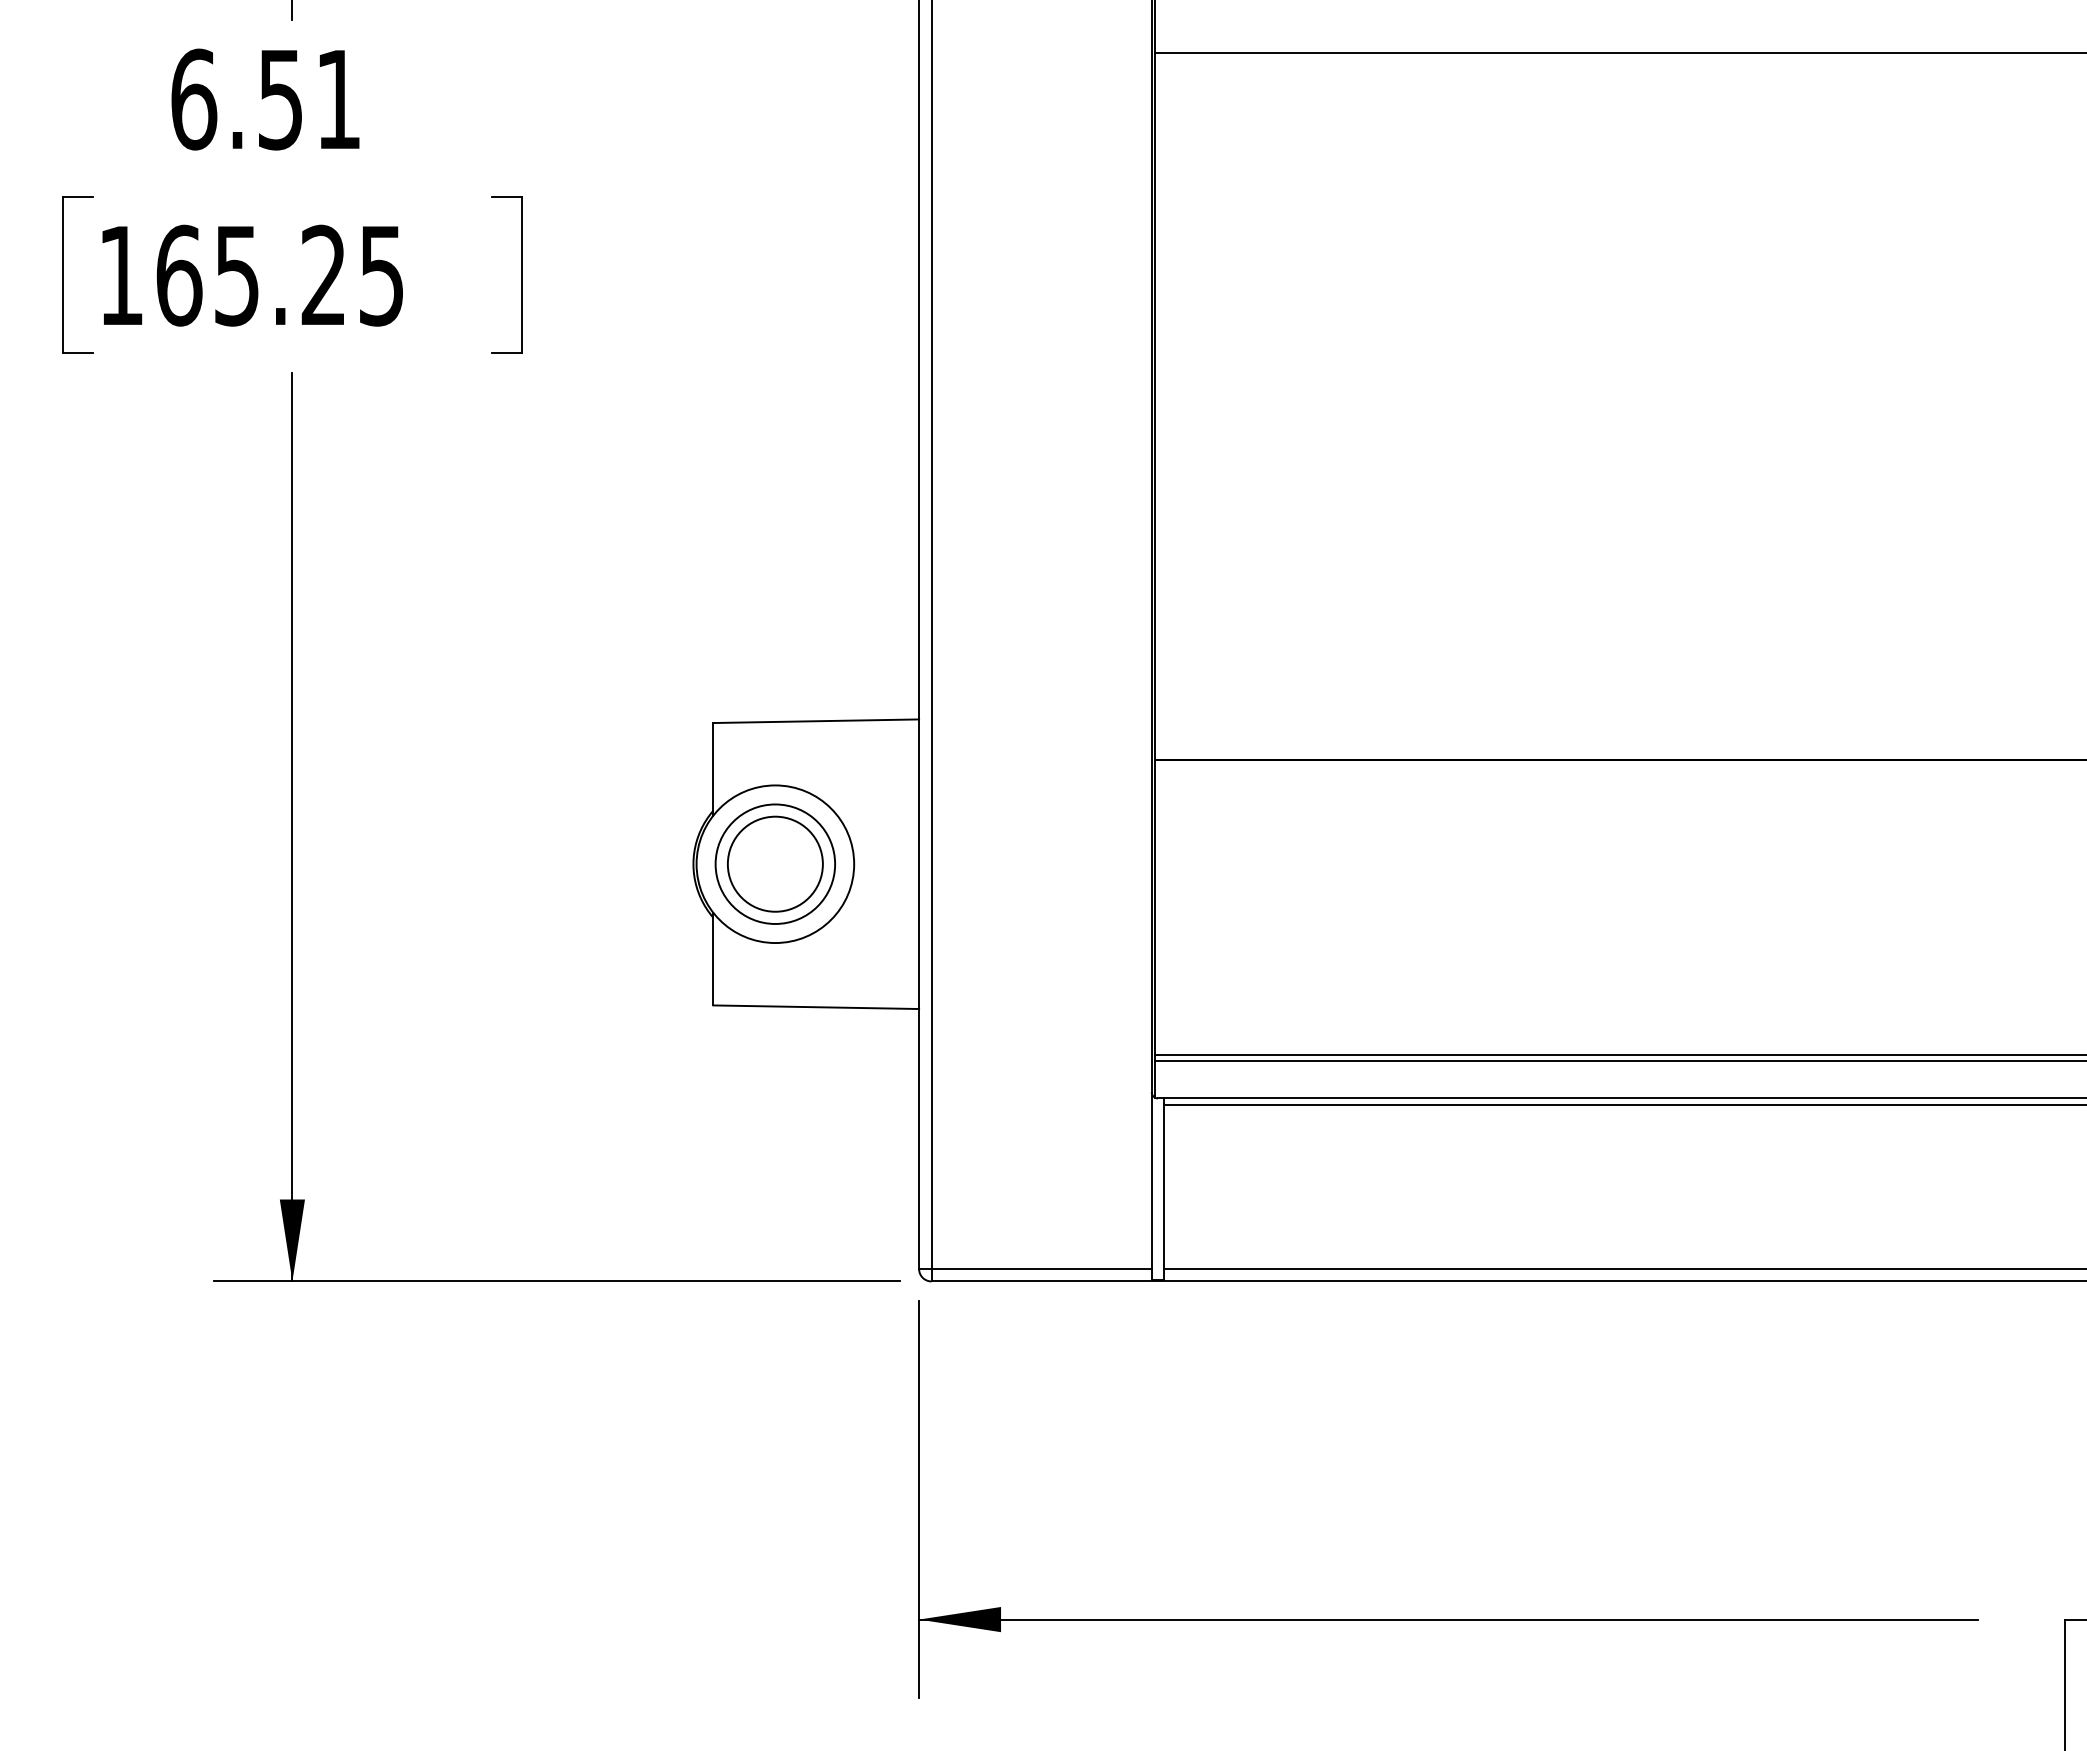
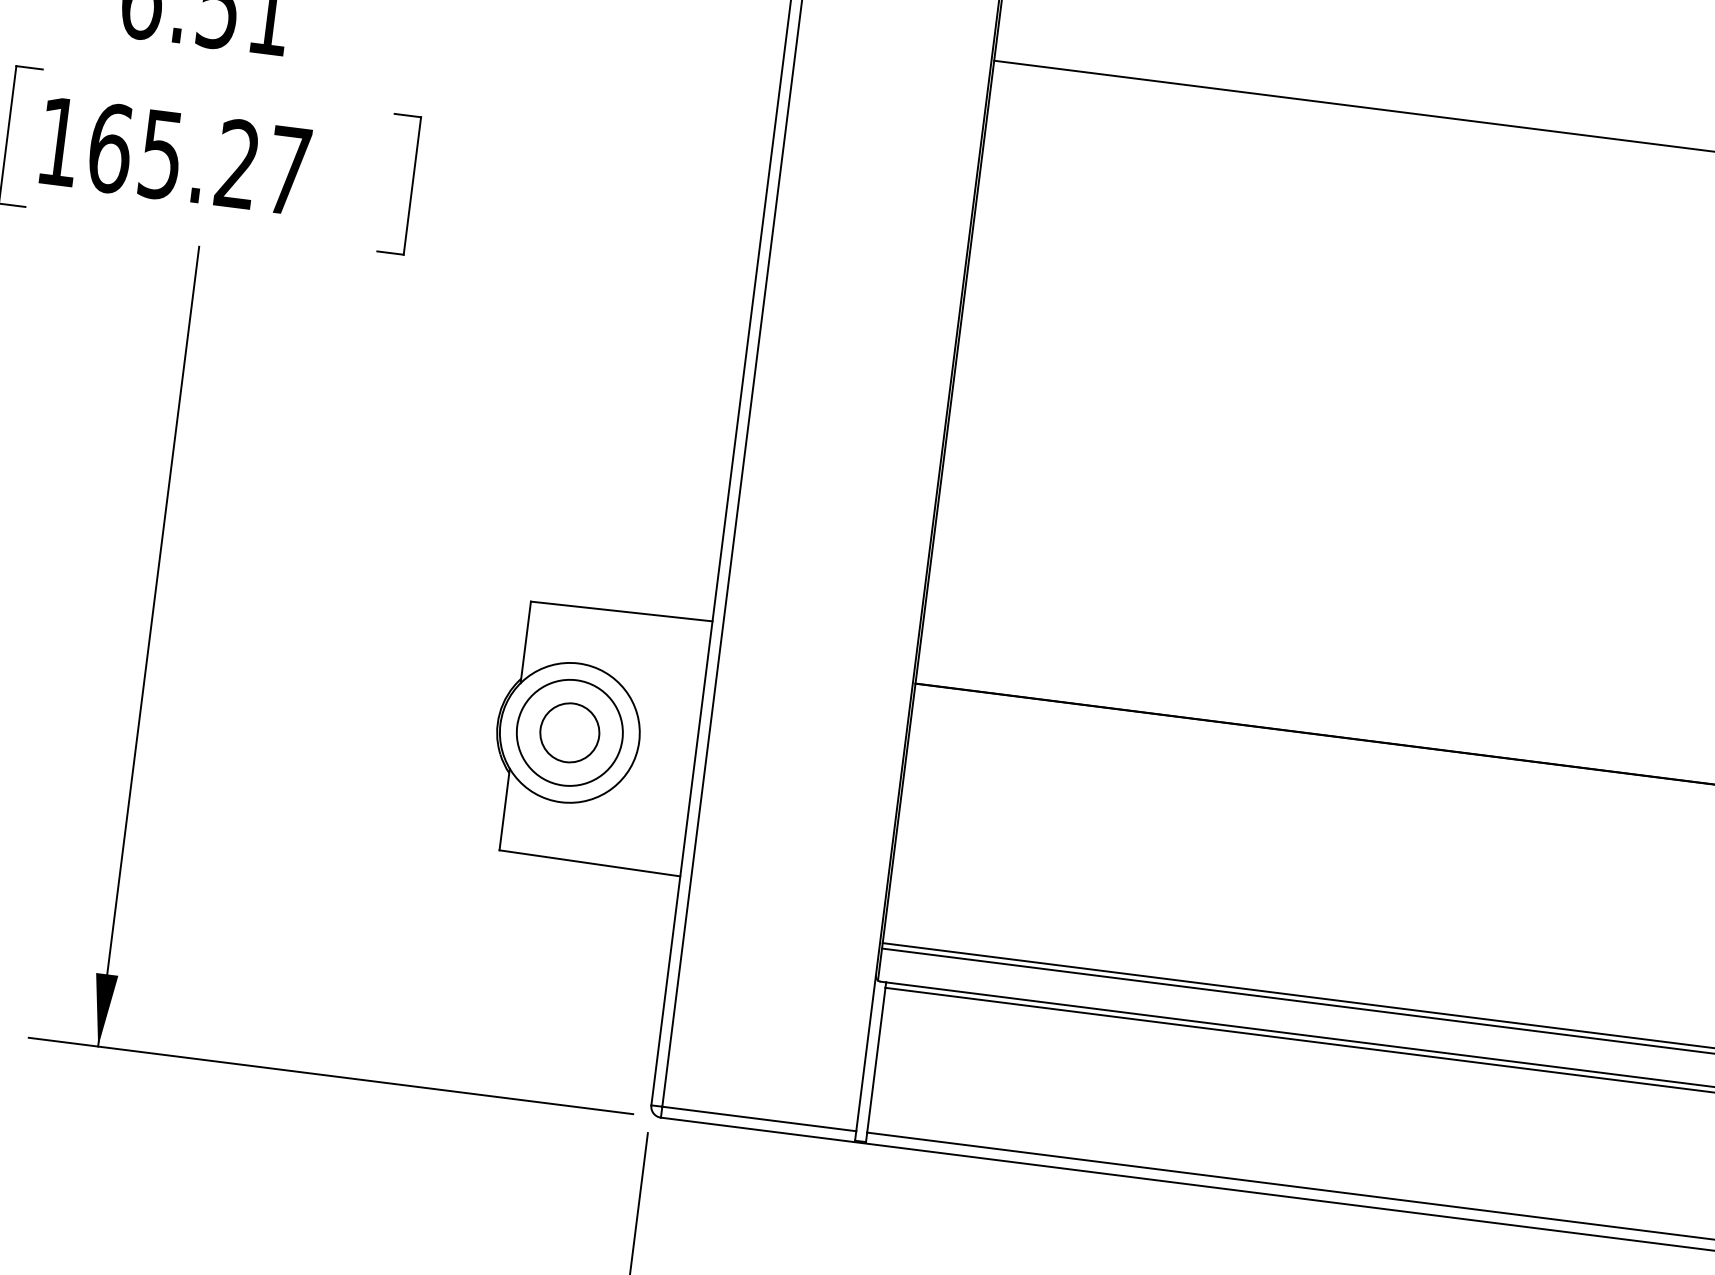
text: (381, 276) -> (288, 171), 165.25 -> 165.27
circle: (774, 863) -> (569, 732), size x0.7

